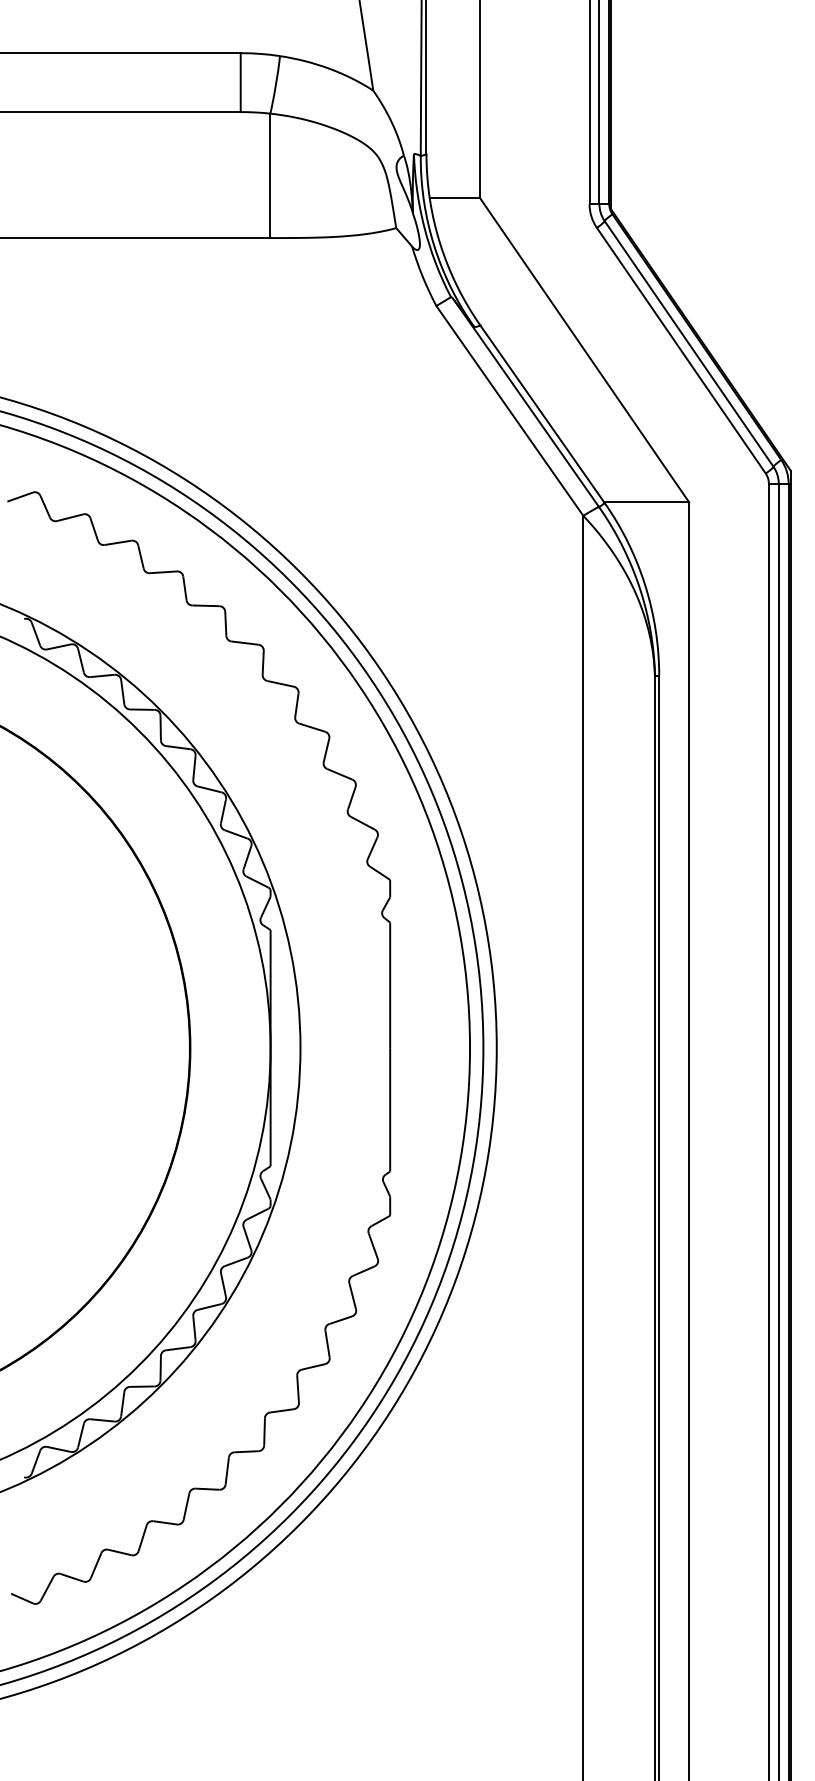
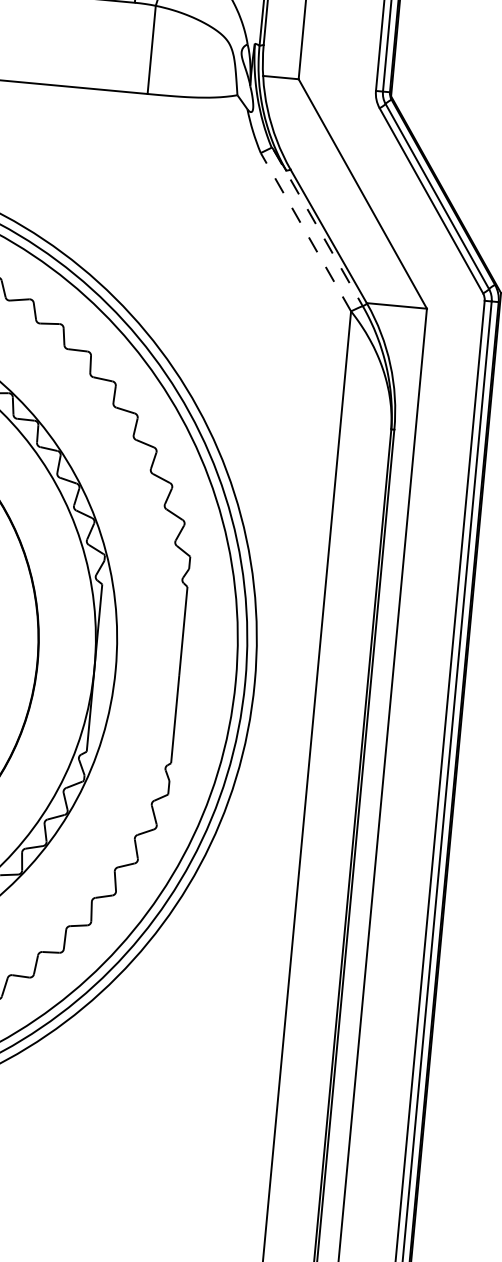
line: (526, 403) -> (318, 228), solid -> dashed
line: (509, 410) -> (305, 231), solid -> dashed

